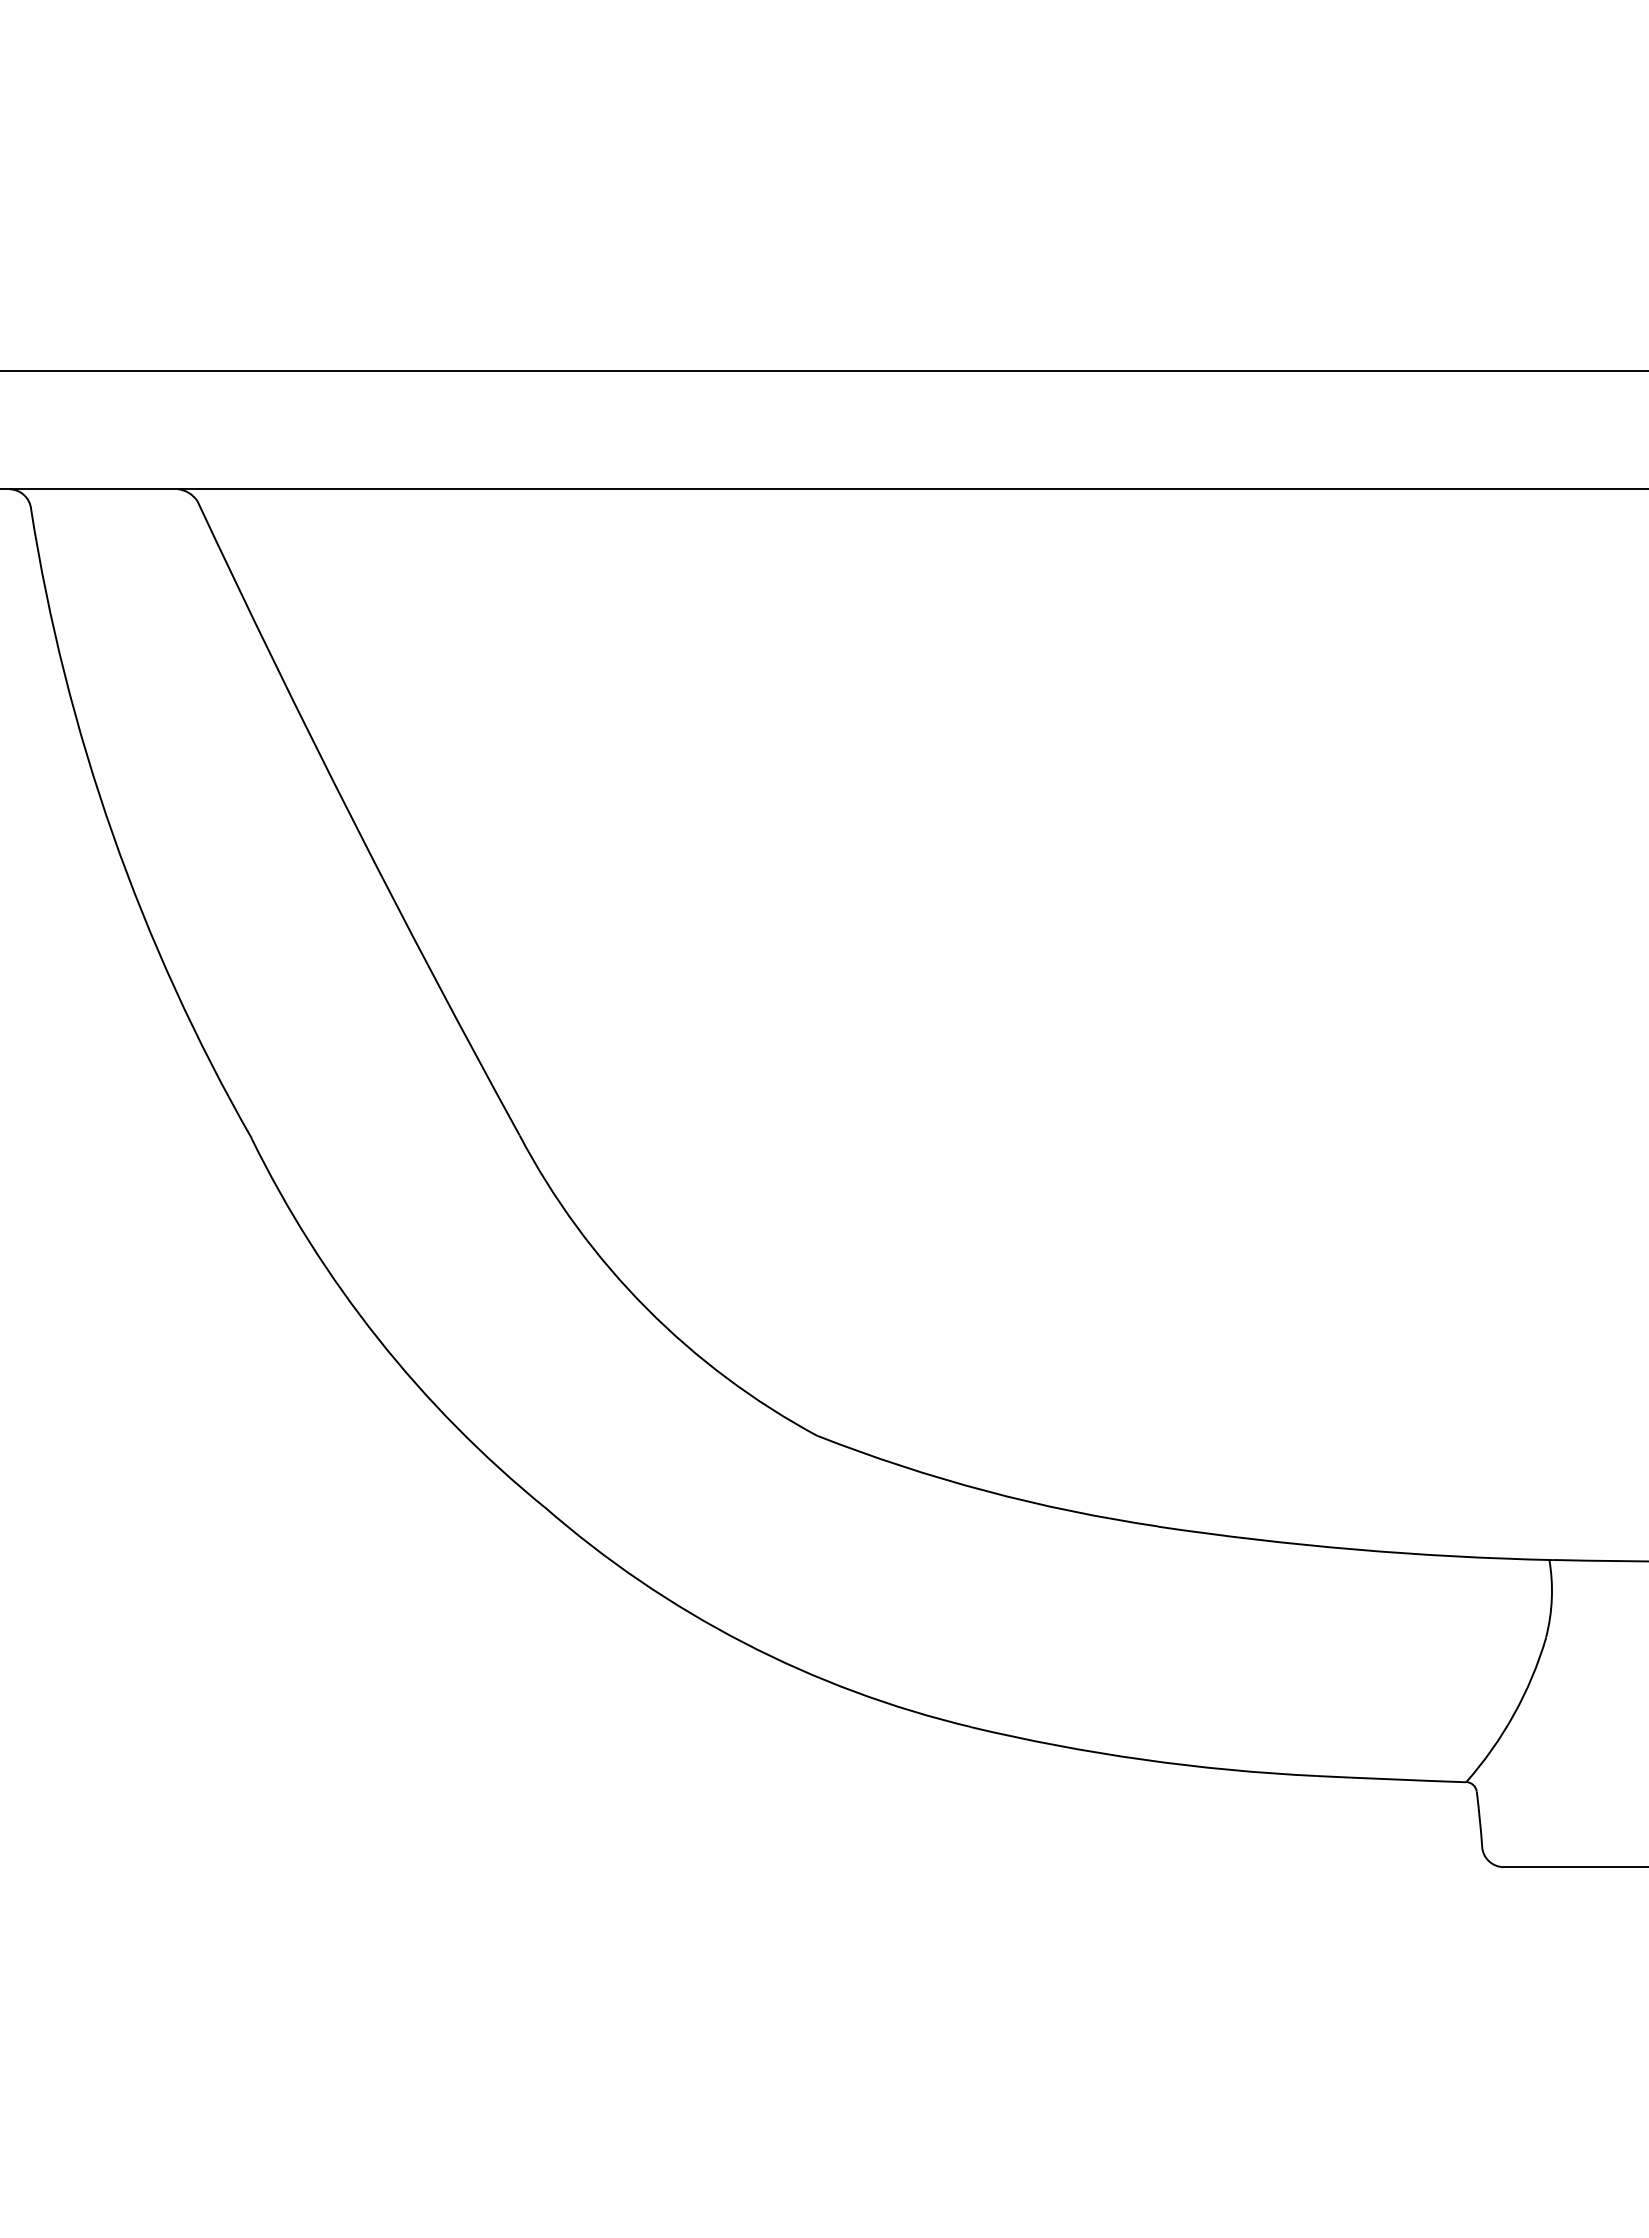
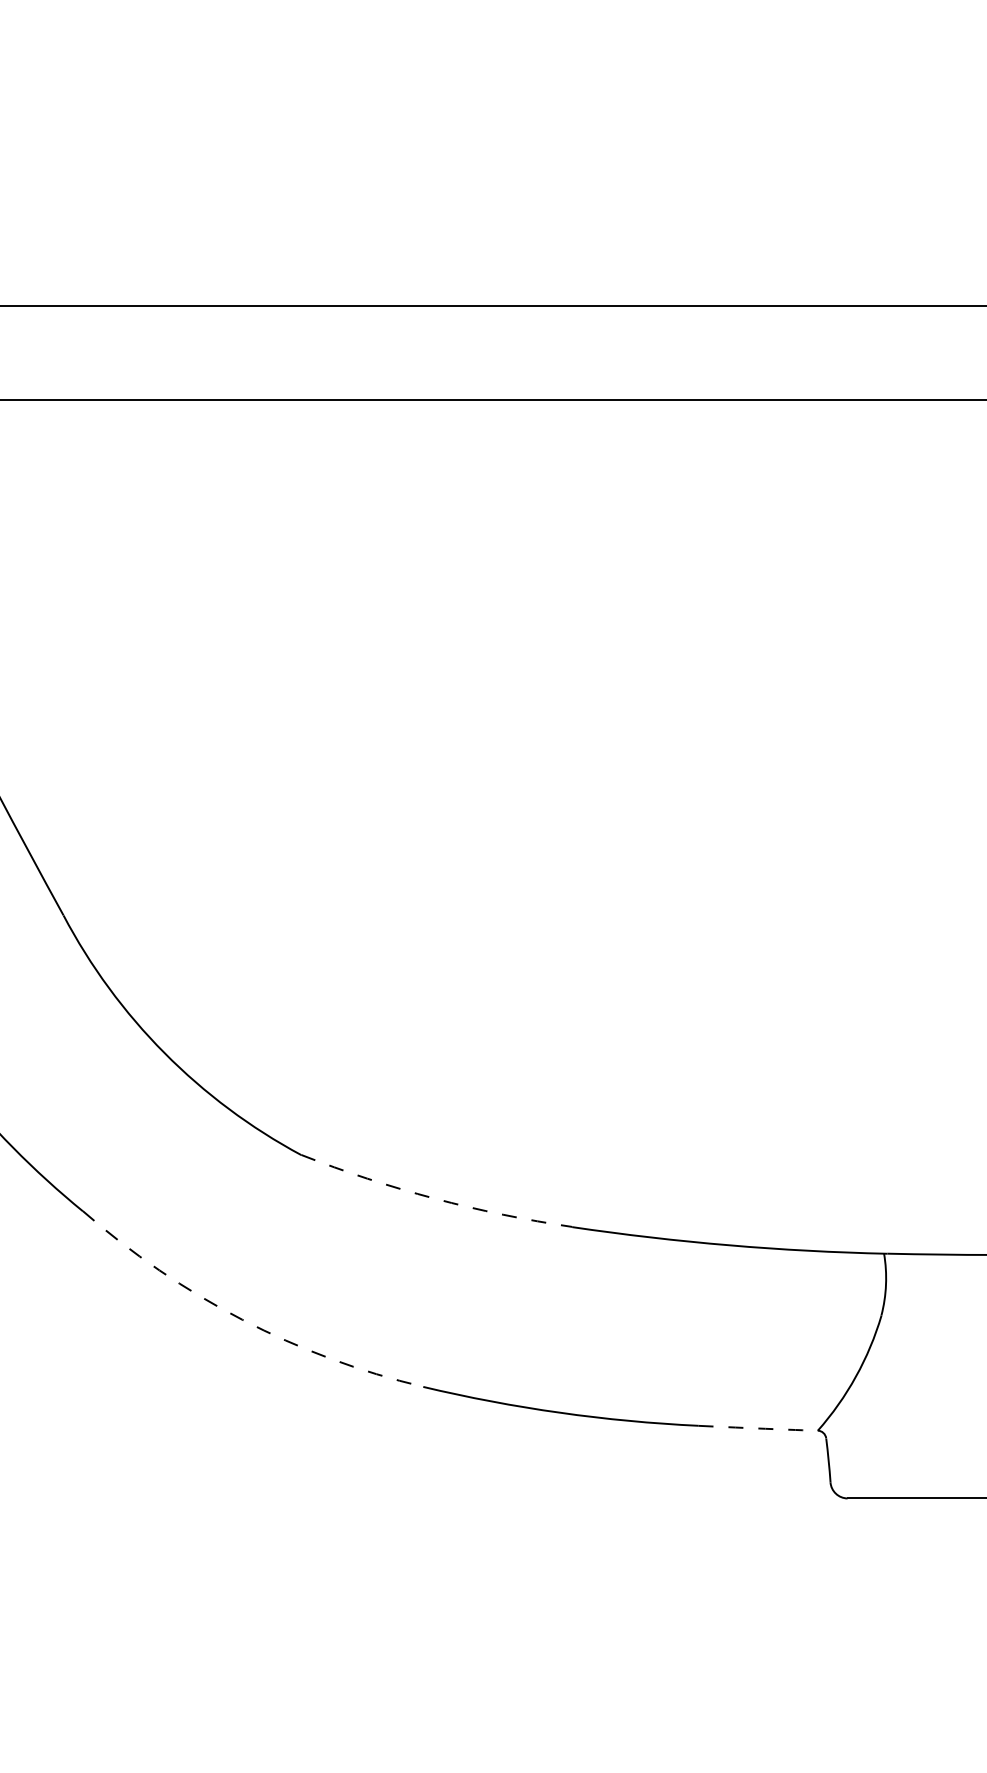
arc: (985, 1490) -> (434, 1198), solid -> dashed
arc: (744, 1642) -> (242, 1319), solid -> dashed
arc: (1391, 1779) -> (758, 1428), solid -> dashed

